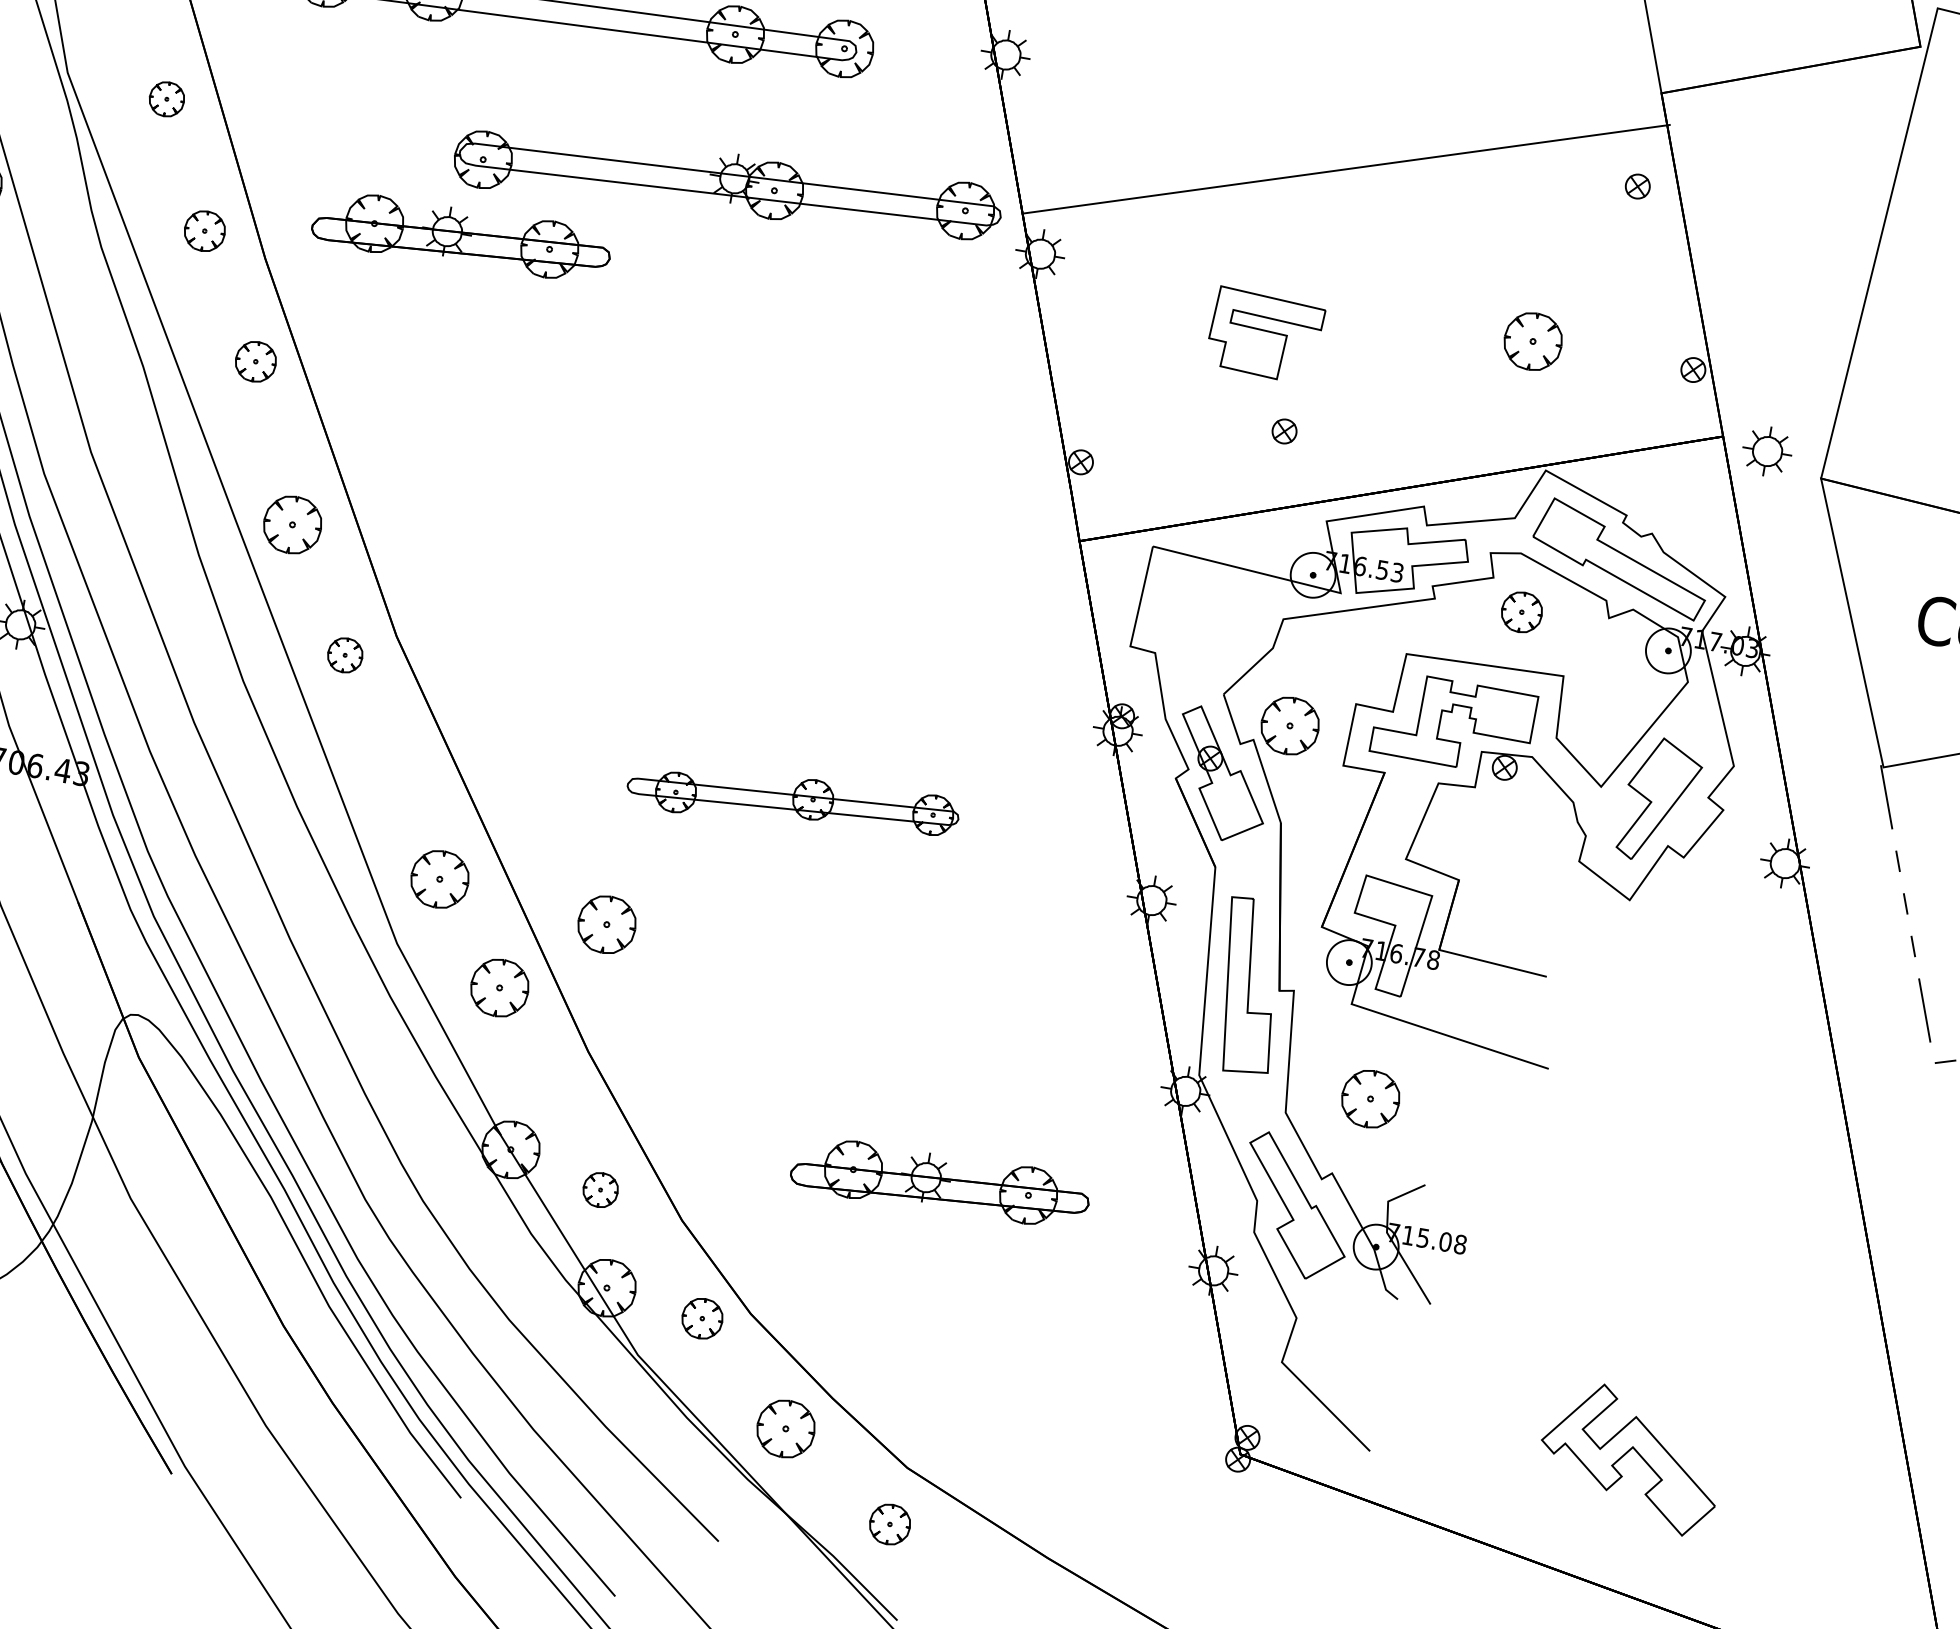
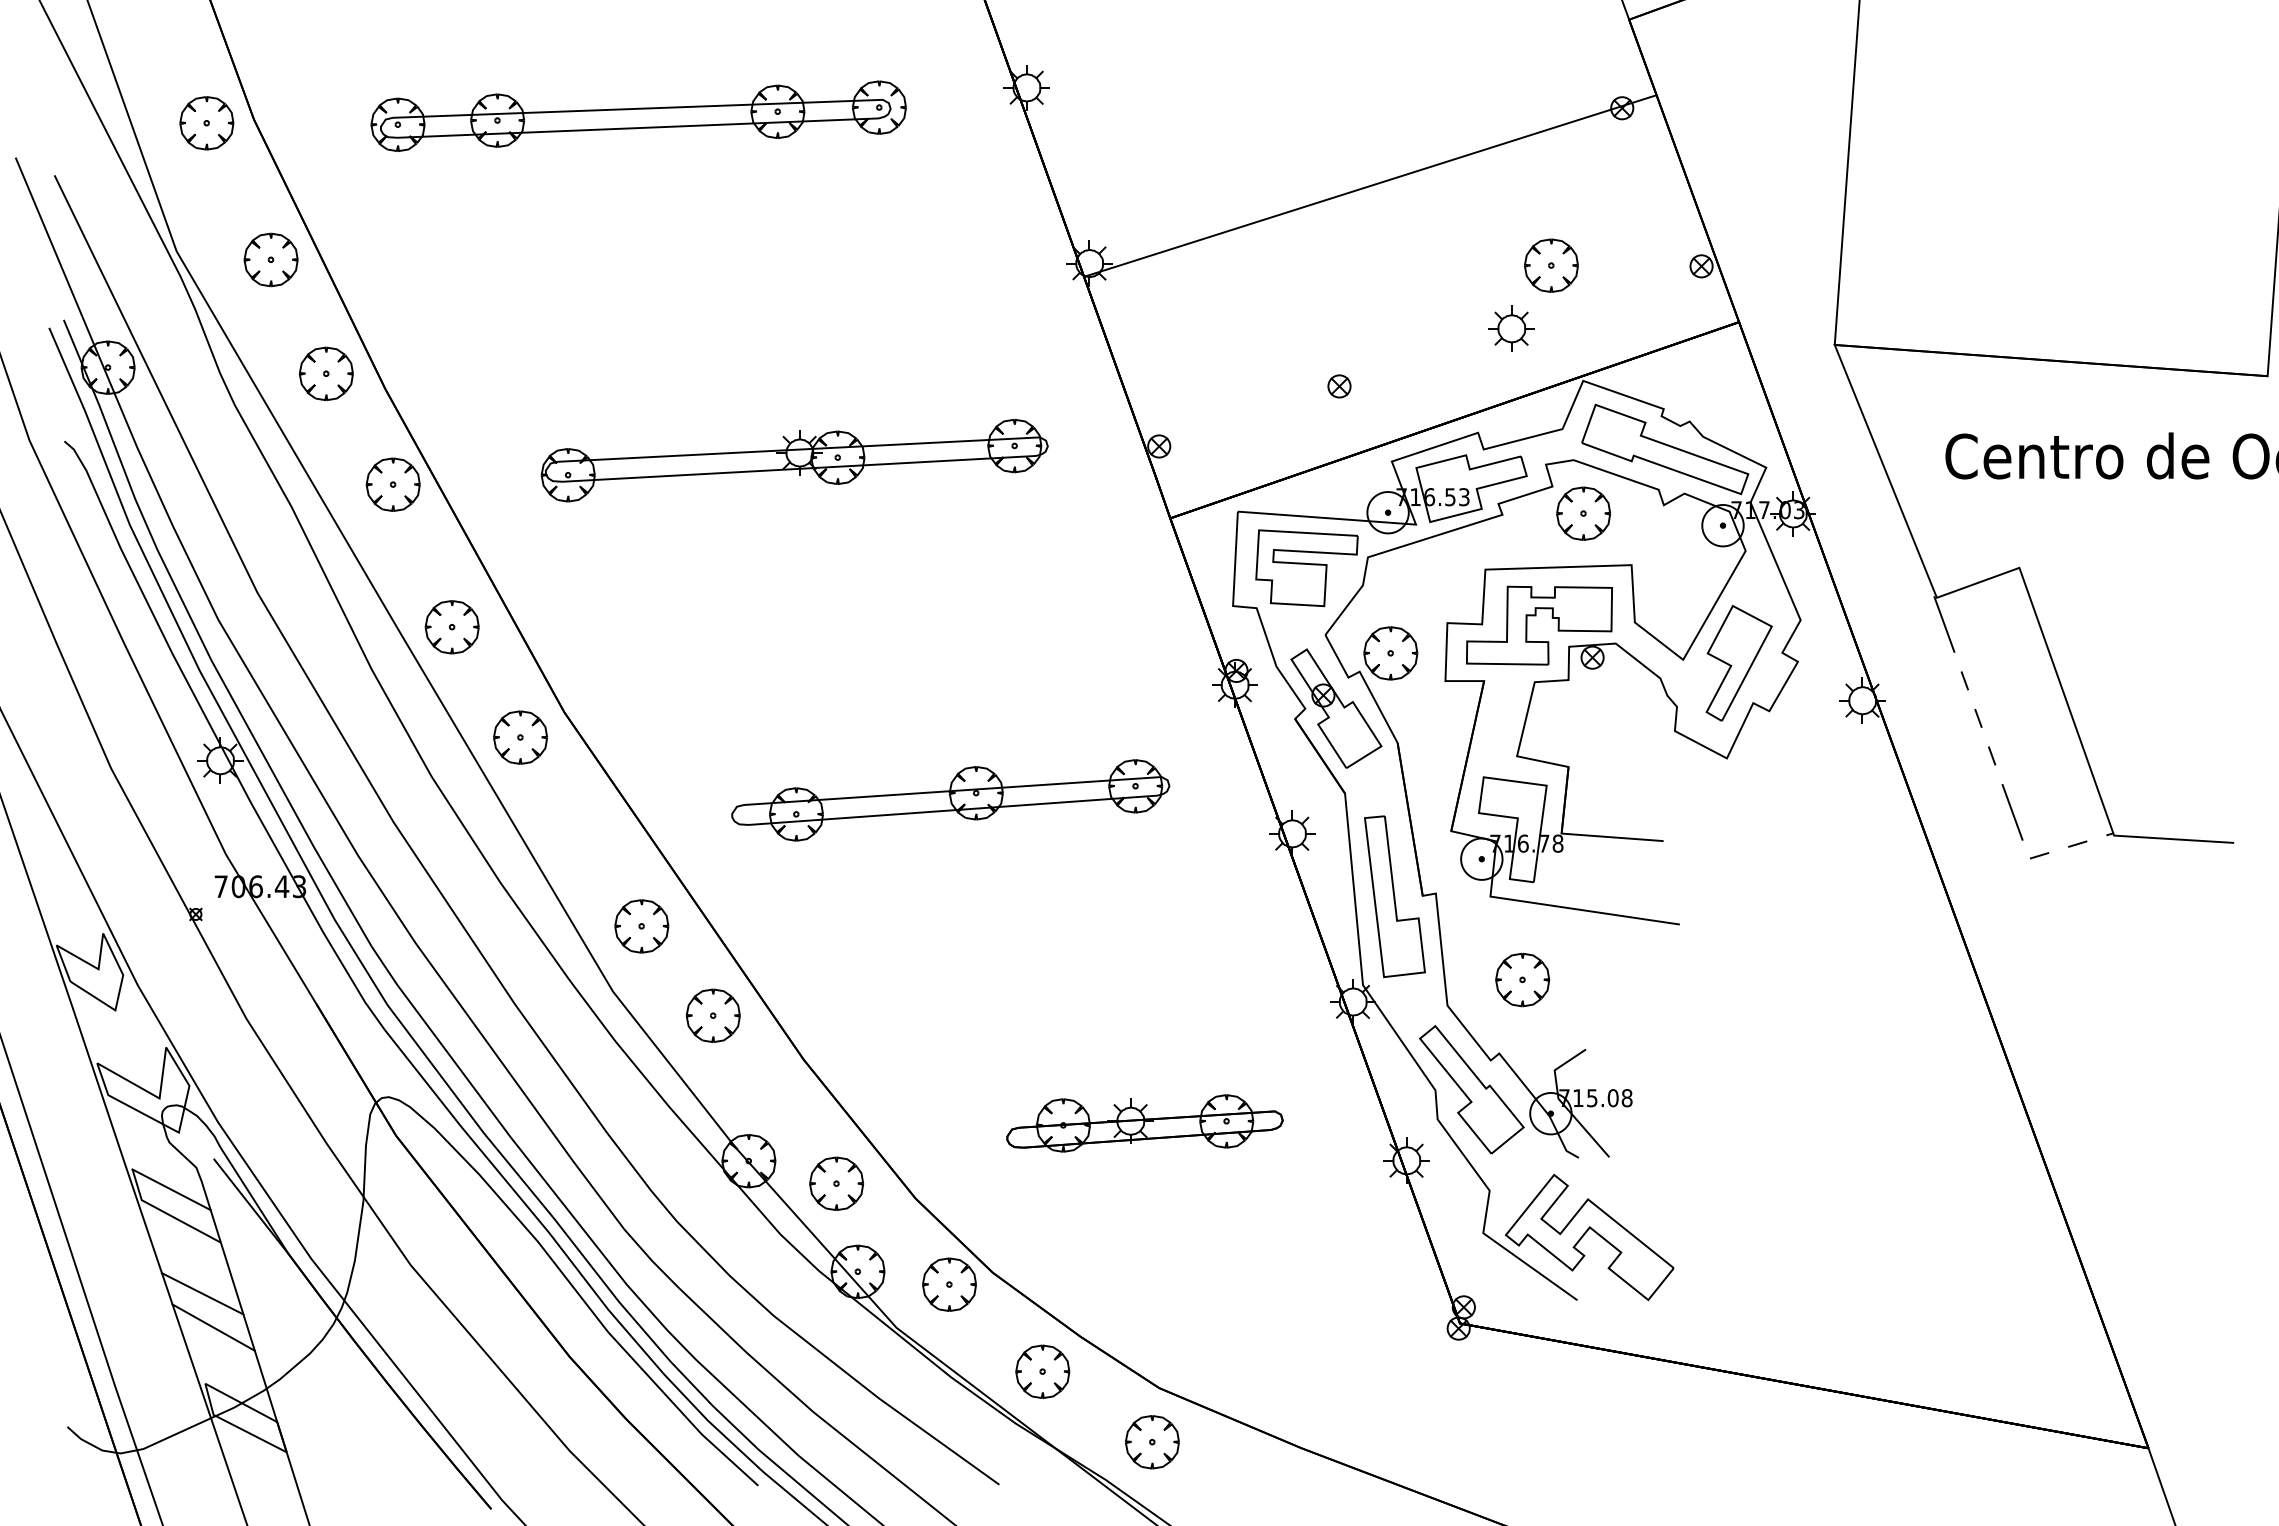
part: (166, 98) -> (270, 259), size x1.67
line: (1347, 168) -> (1370, 185), moved
part: (727, 185) -> (794, 460), moved
part: (204, 230) -> (325, 373), size x1.43
part: (461, 236) -> (560, 338), removed
part: (1264, 335) -> (1306, 568), moved
part: (255, 361) -> (392, 484), size x1.43
part: (1767, 451) -> (1511, 328), moved
part: (1521, 612) -> (1583, 513), size x1.43
part: (345, 655) -> (520, 737), size x1.67
part: (792, 801) -> (950, 800), size x1.43
part: (606, 924) -> (800, 941), removed
part: (600, 1189) -> (836, 1183), size x1.67
part: (702, 1318) -> (949, 1284), size x1.43
part: (1630, 1458) -> (1589, 1237), moved
part: (890, 1524) -> (1152, 1442), size x1.43

